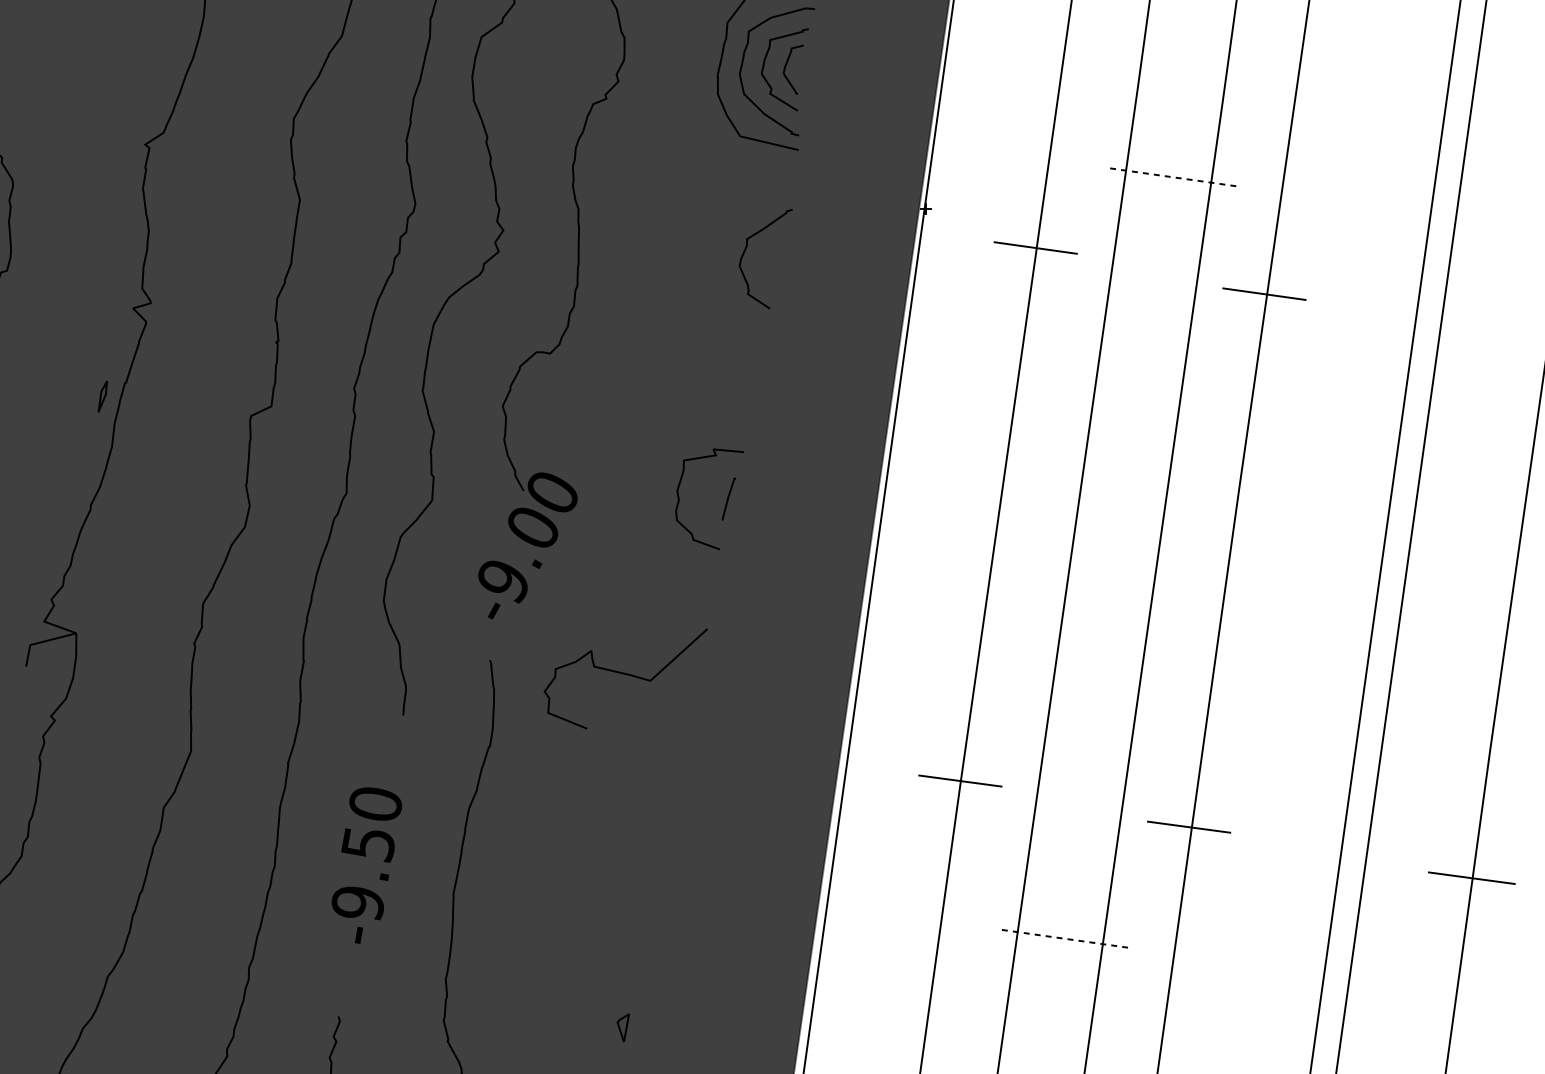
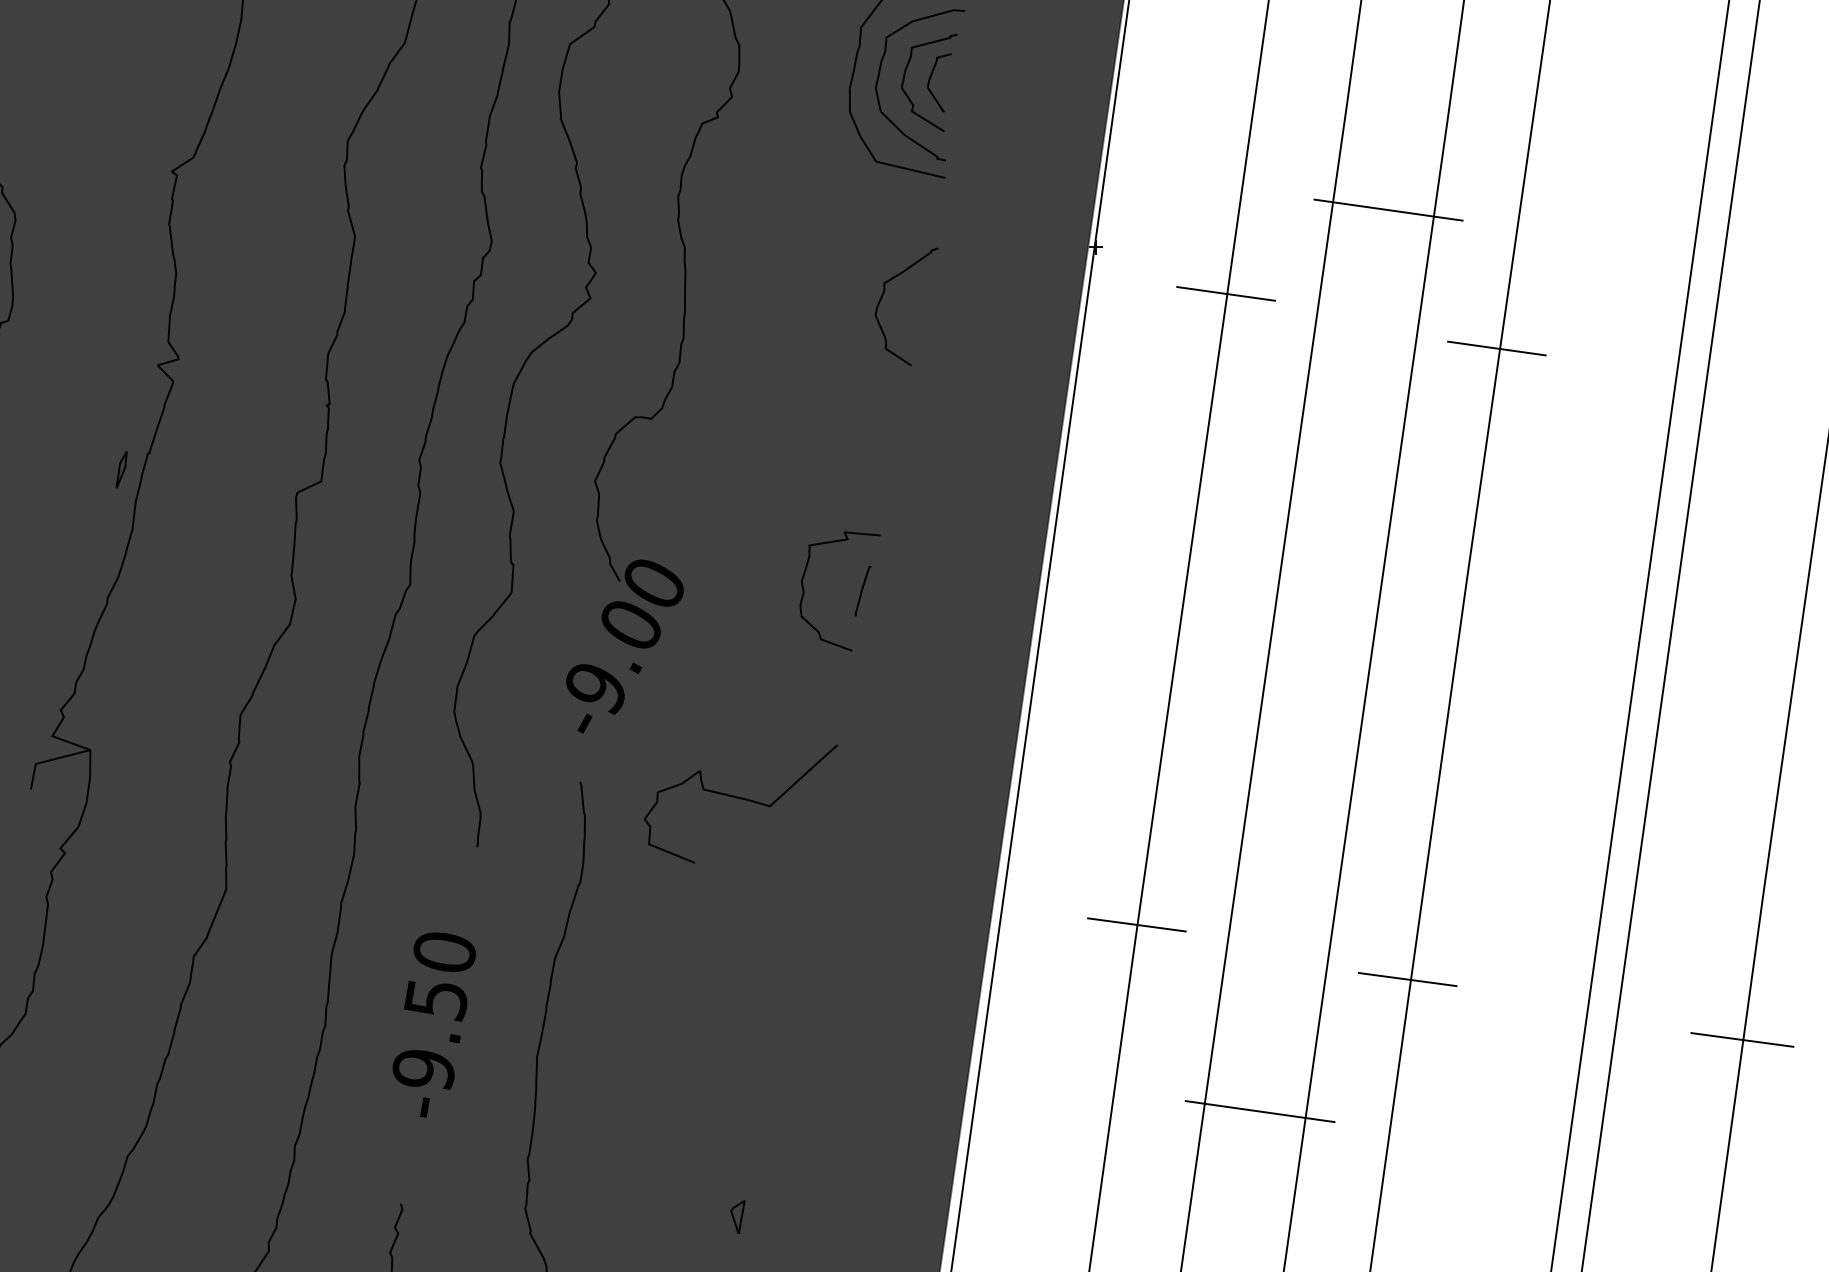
line: (1172, 177) -> (1388, 210), dashed -> solid
line: (1063, 938) -> (1259, 1111), dashed -> solid

